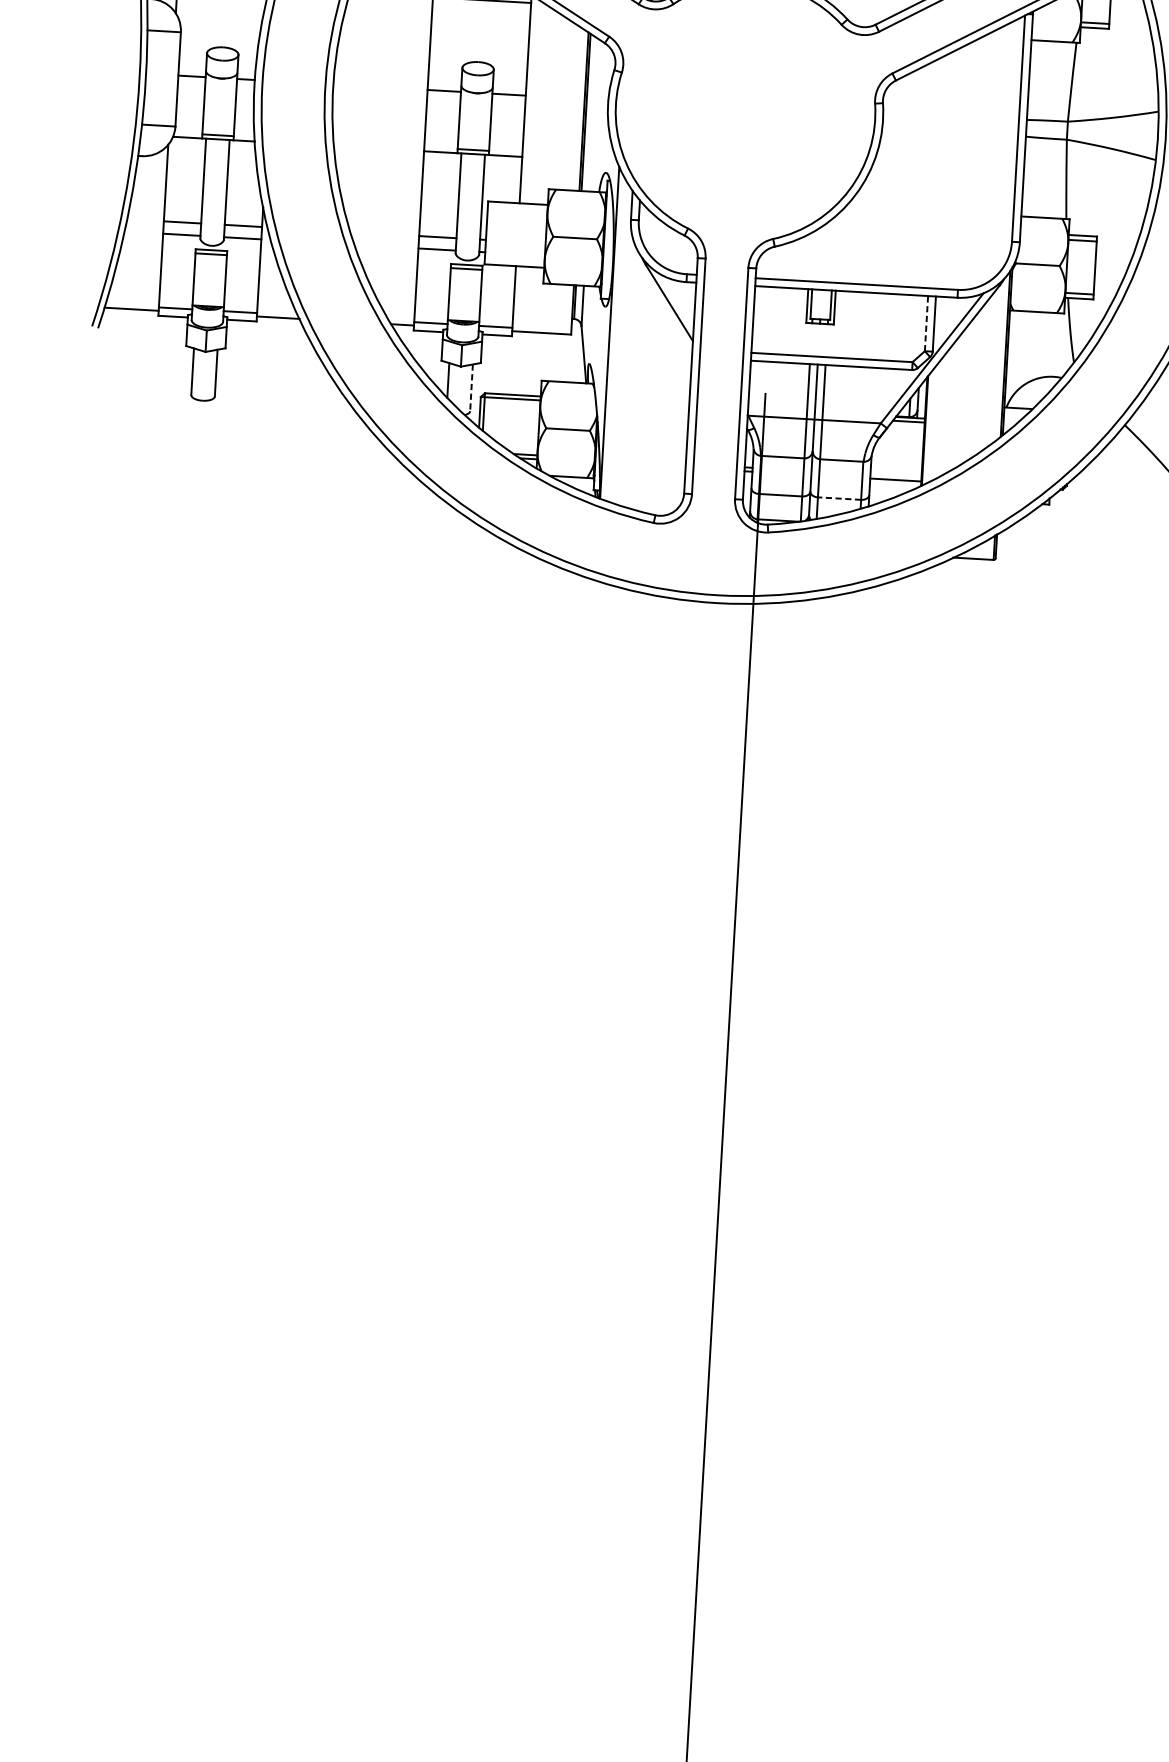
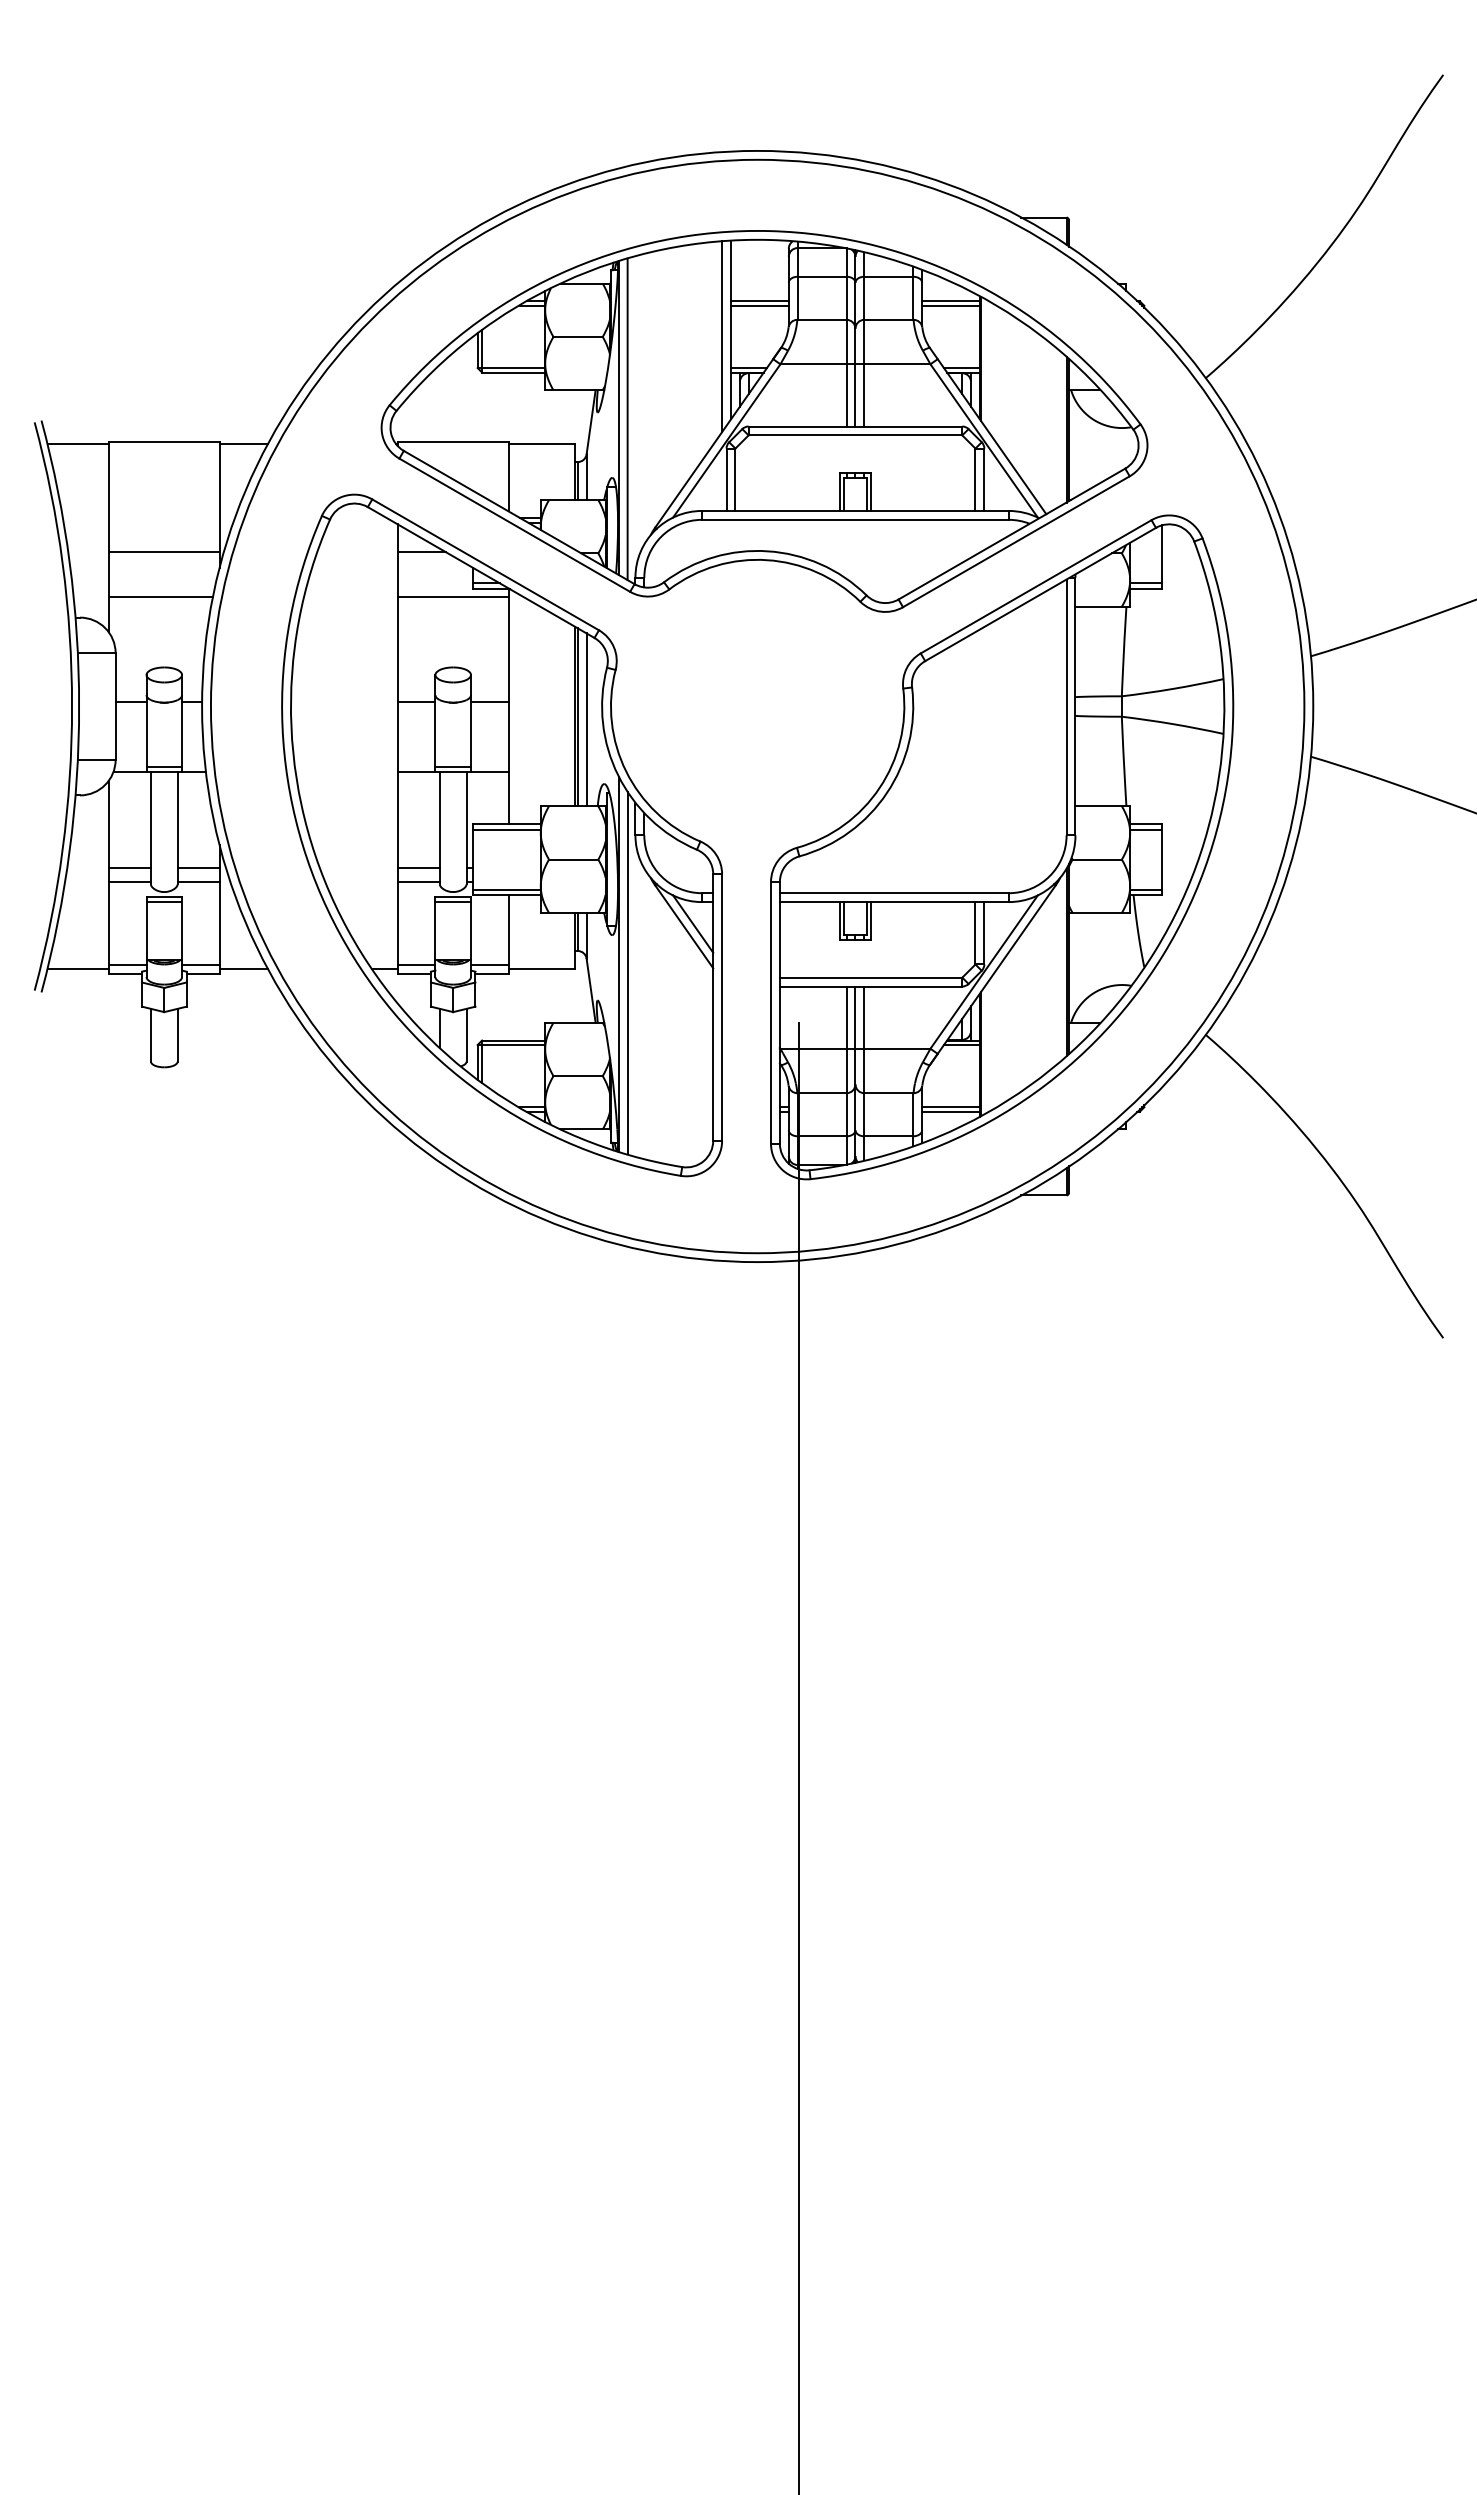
line: (593, 114) -> (586, 719), added
line: (517, 208) -> (506, 829), added
line: (514, 261) -> (506, 889), added
line: (676, 300) -> (692, 923), added
line: (926, 322) -> (975, 932), dashed -> solid
line: (616, 340) -> (627, 972), added
line: (471, 388) -> (466, 1035), dashed -> solid
line: (895, 476) -> (950, 1107), added
line: (839, 498) -> (888, 1136), dashed -> solid

